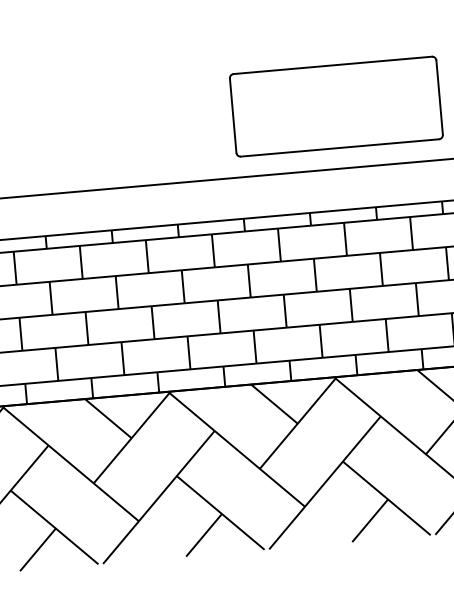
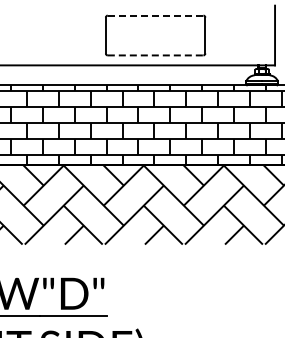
line: (332, 65) -> (155, 15), solid -> dashed
line: (339, 148) -> (155, 55), solid -> dashed

